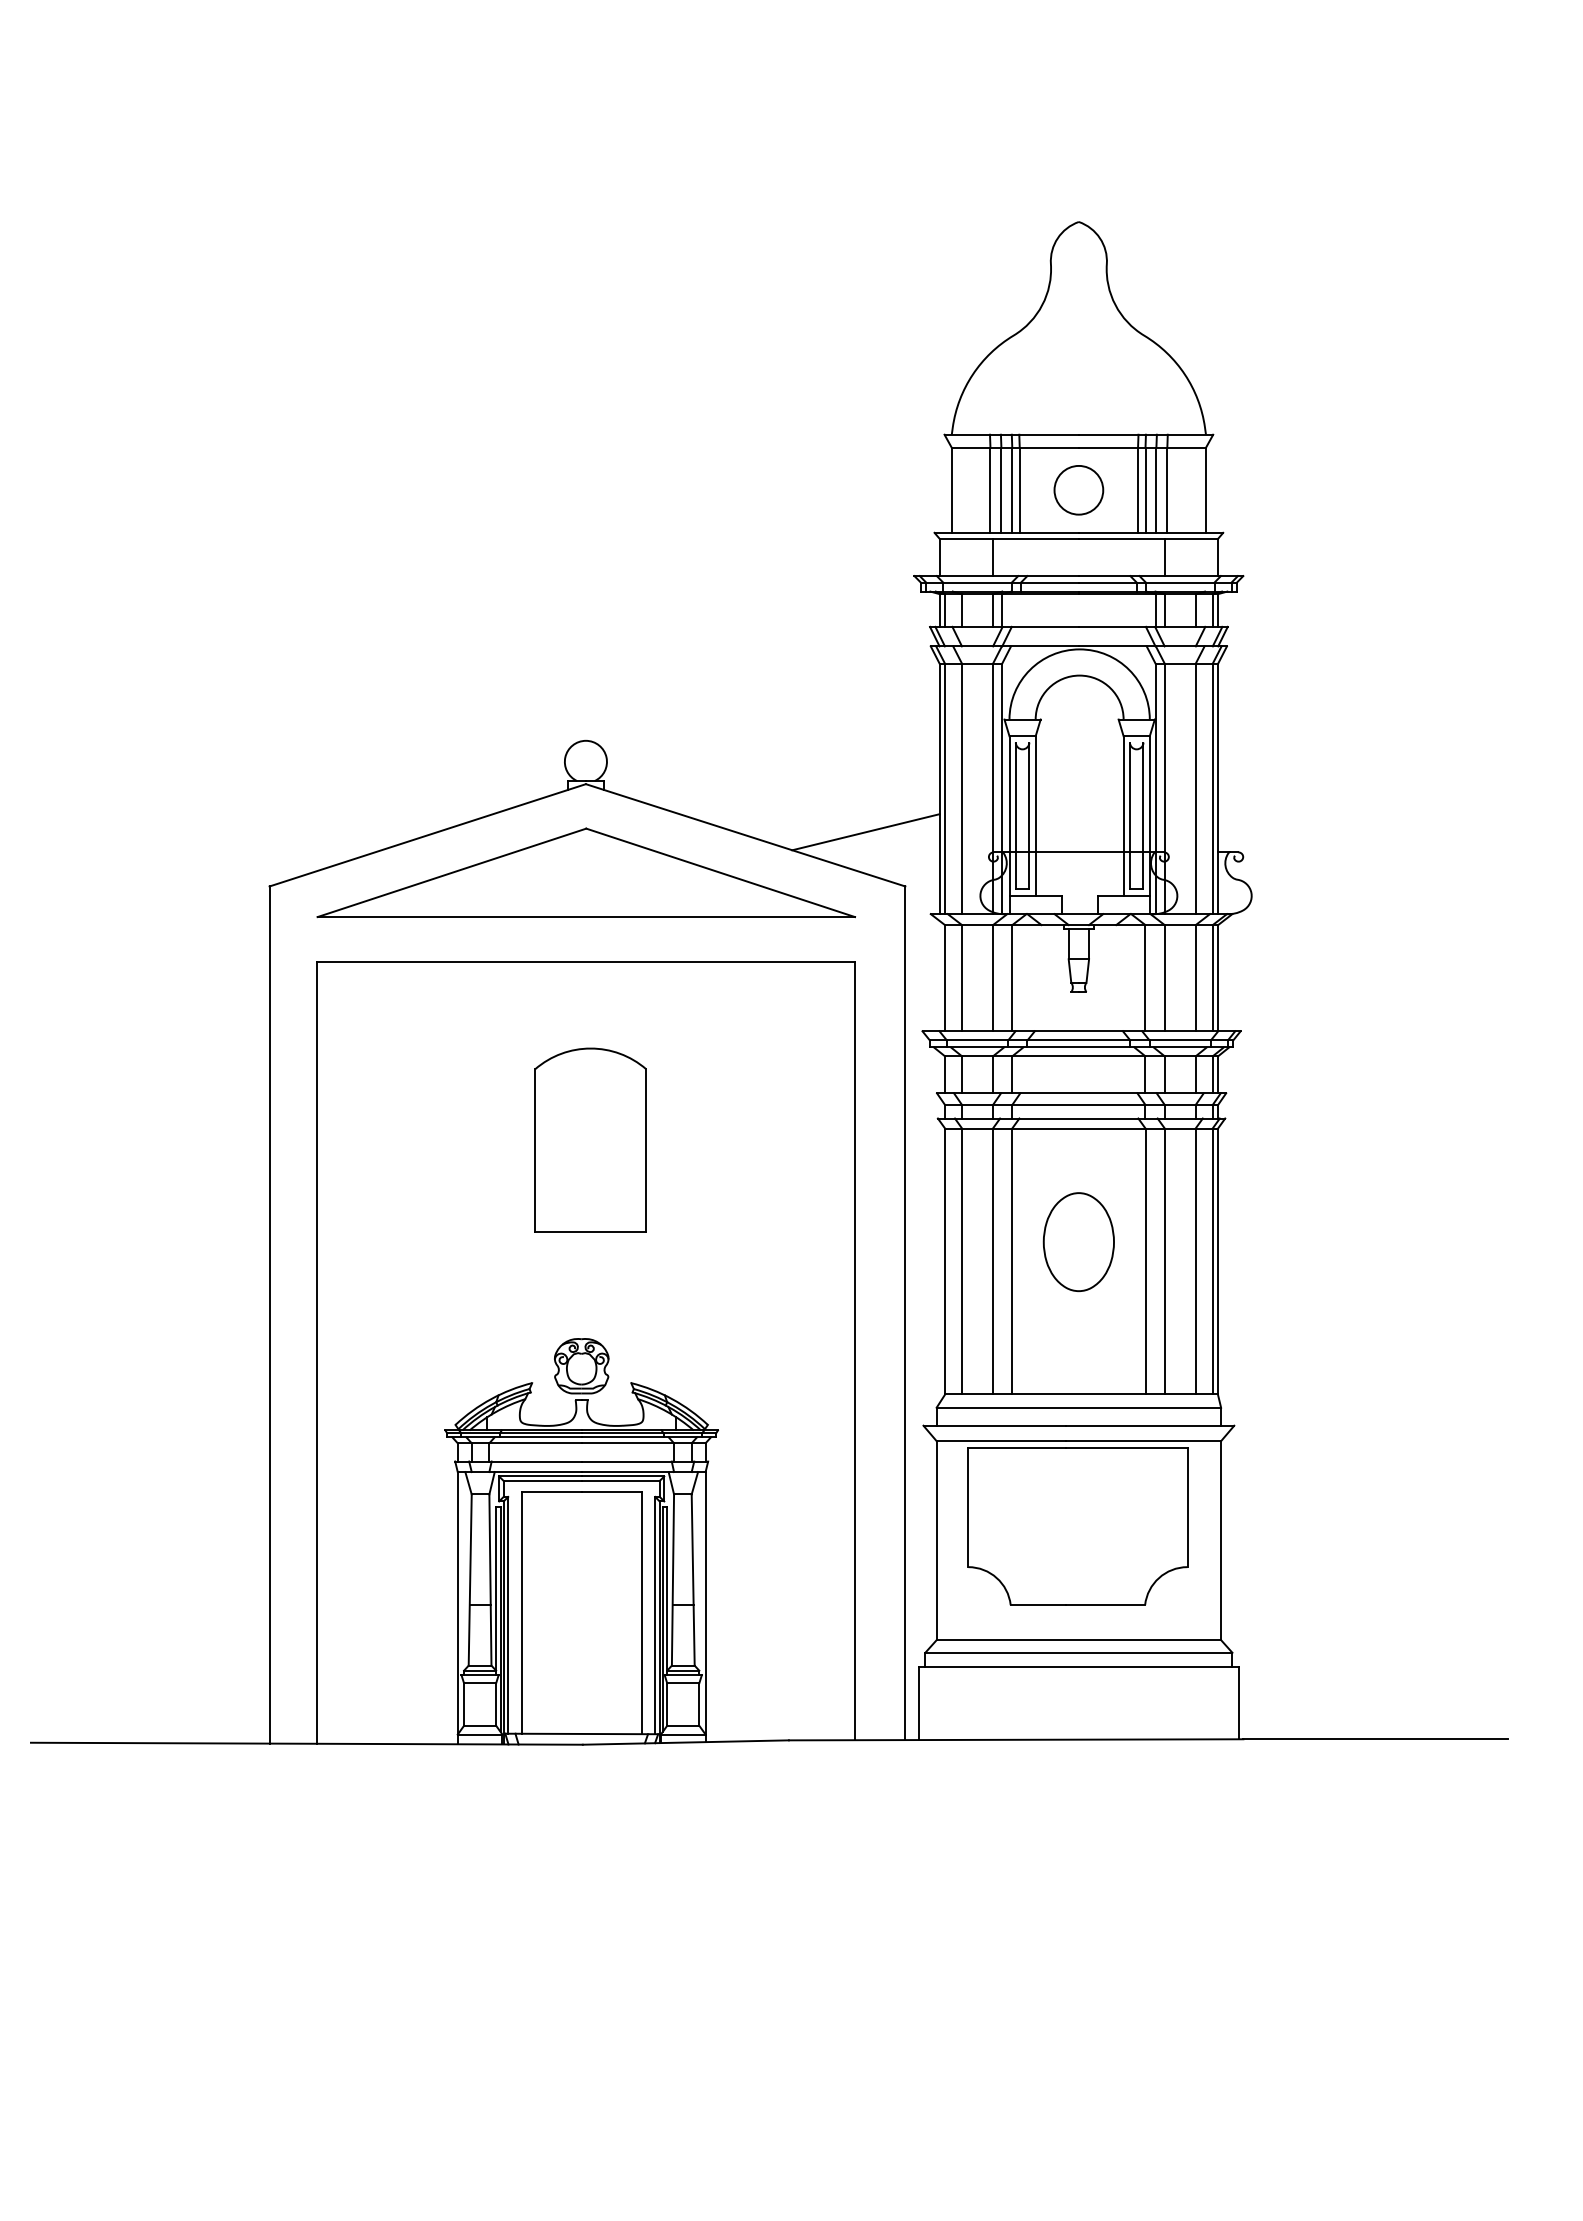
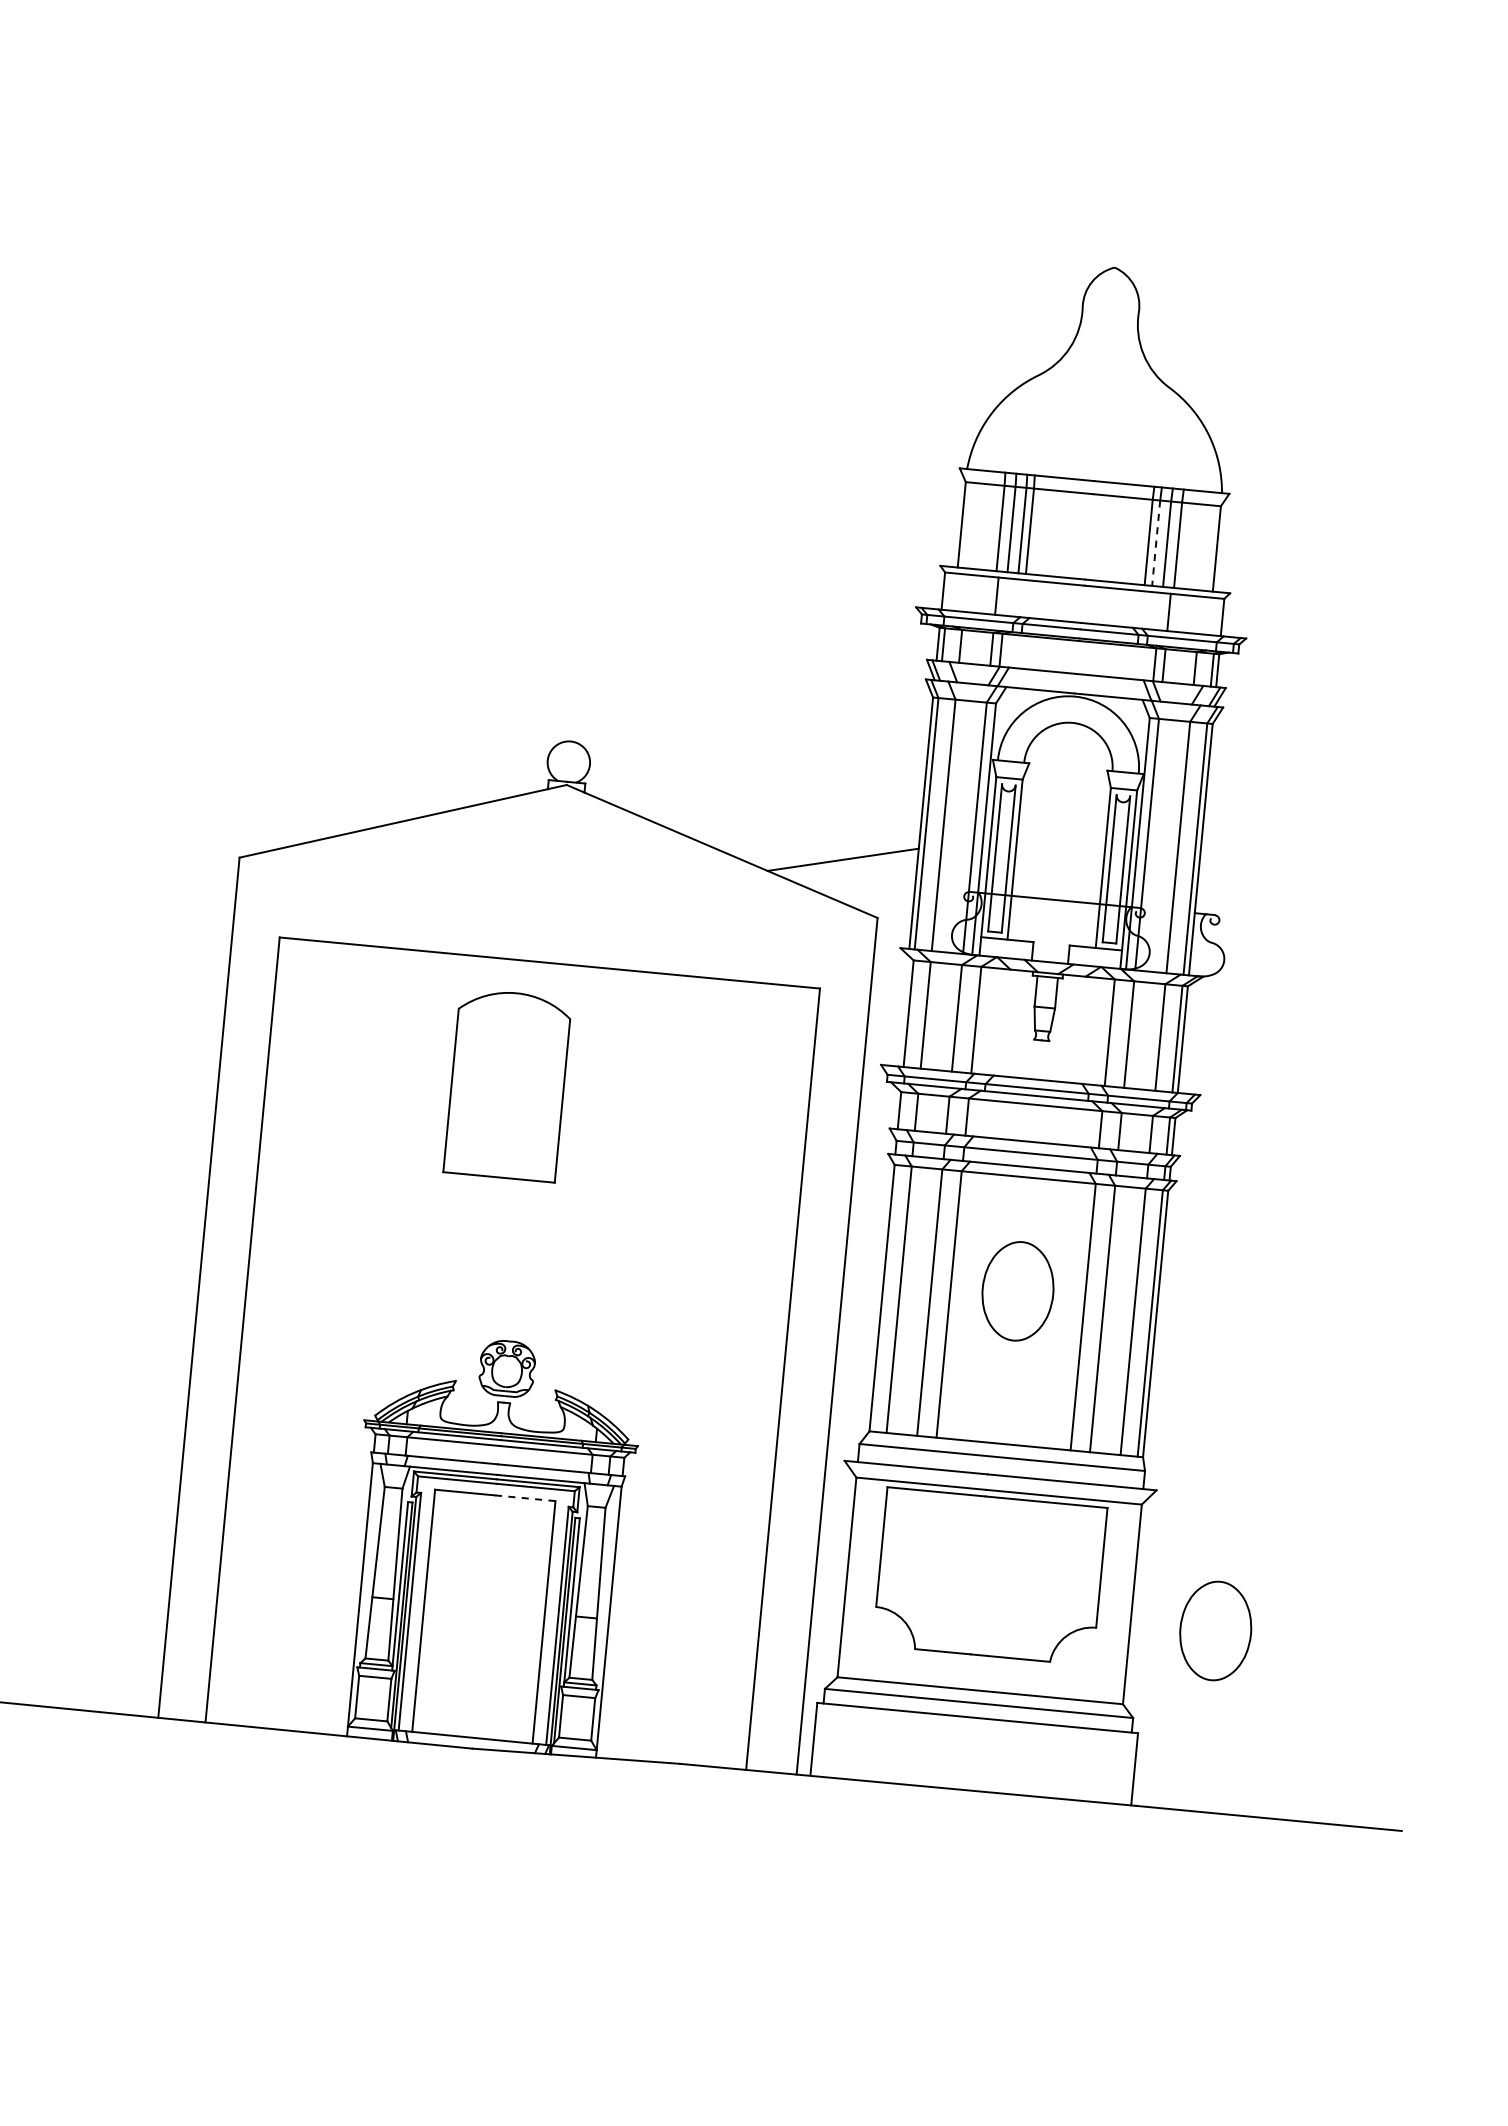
circle: (1078, 490) -> (1088, 537), removed
line: (1145, 490) -> (1156, 543), solid -> dashed
part: (585, 872) -> (557, 873), removed
part: (590, 1139) -> (507, 1084), moved
line: (611, 1492) -> (525, 1498), solid -> dashed
part: (1305, 1559) -> (1215, 1631), added

